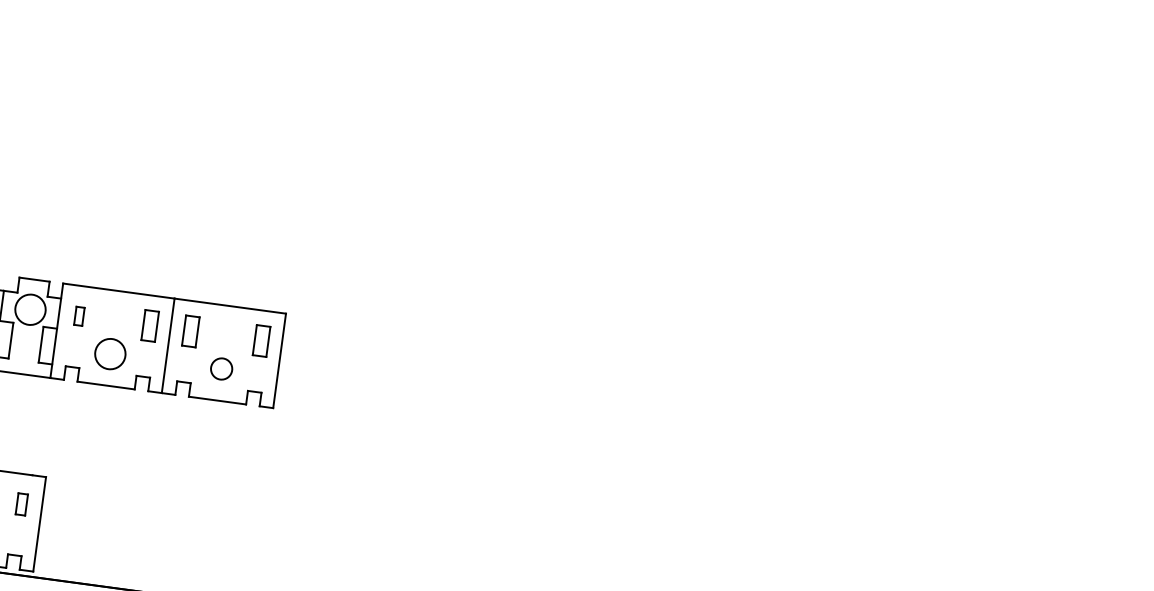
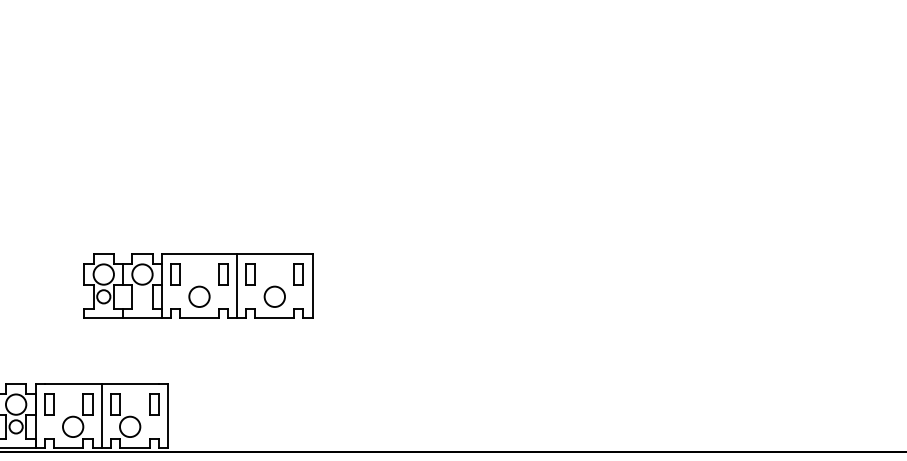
part: (79, 316) -> (175, 274), size x1.67
circle: (221, 368) -> (274, 296), size x1.43
part: (22, 504) -> (154, 404), size x1.43

